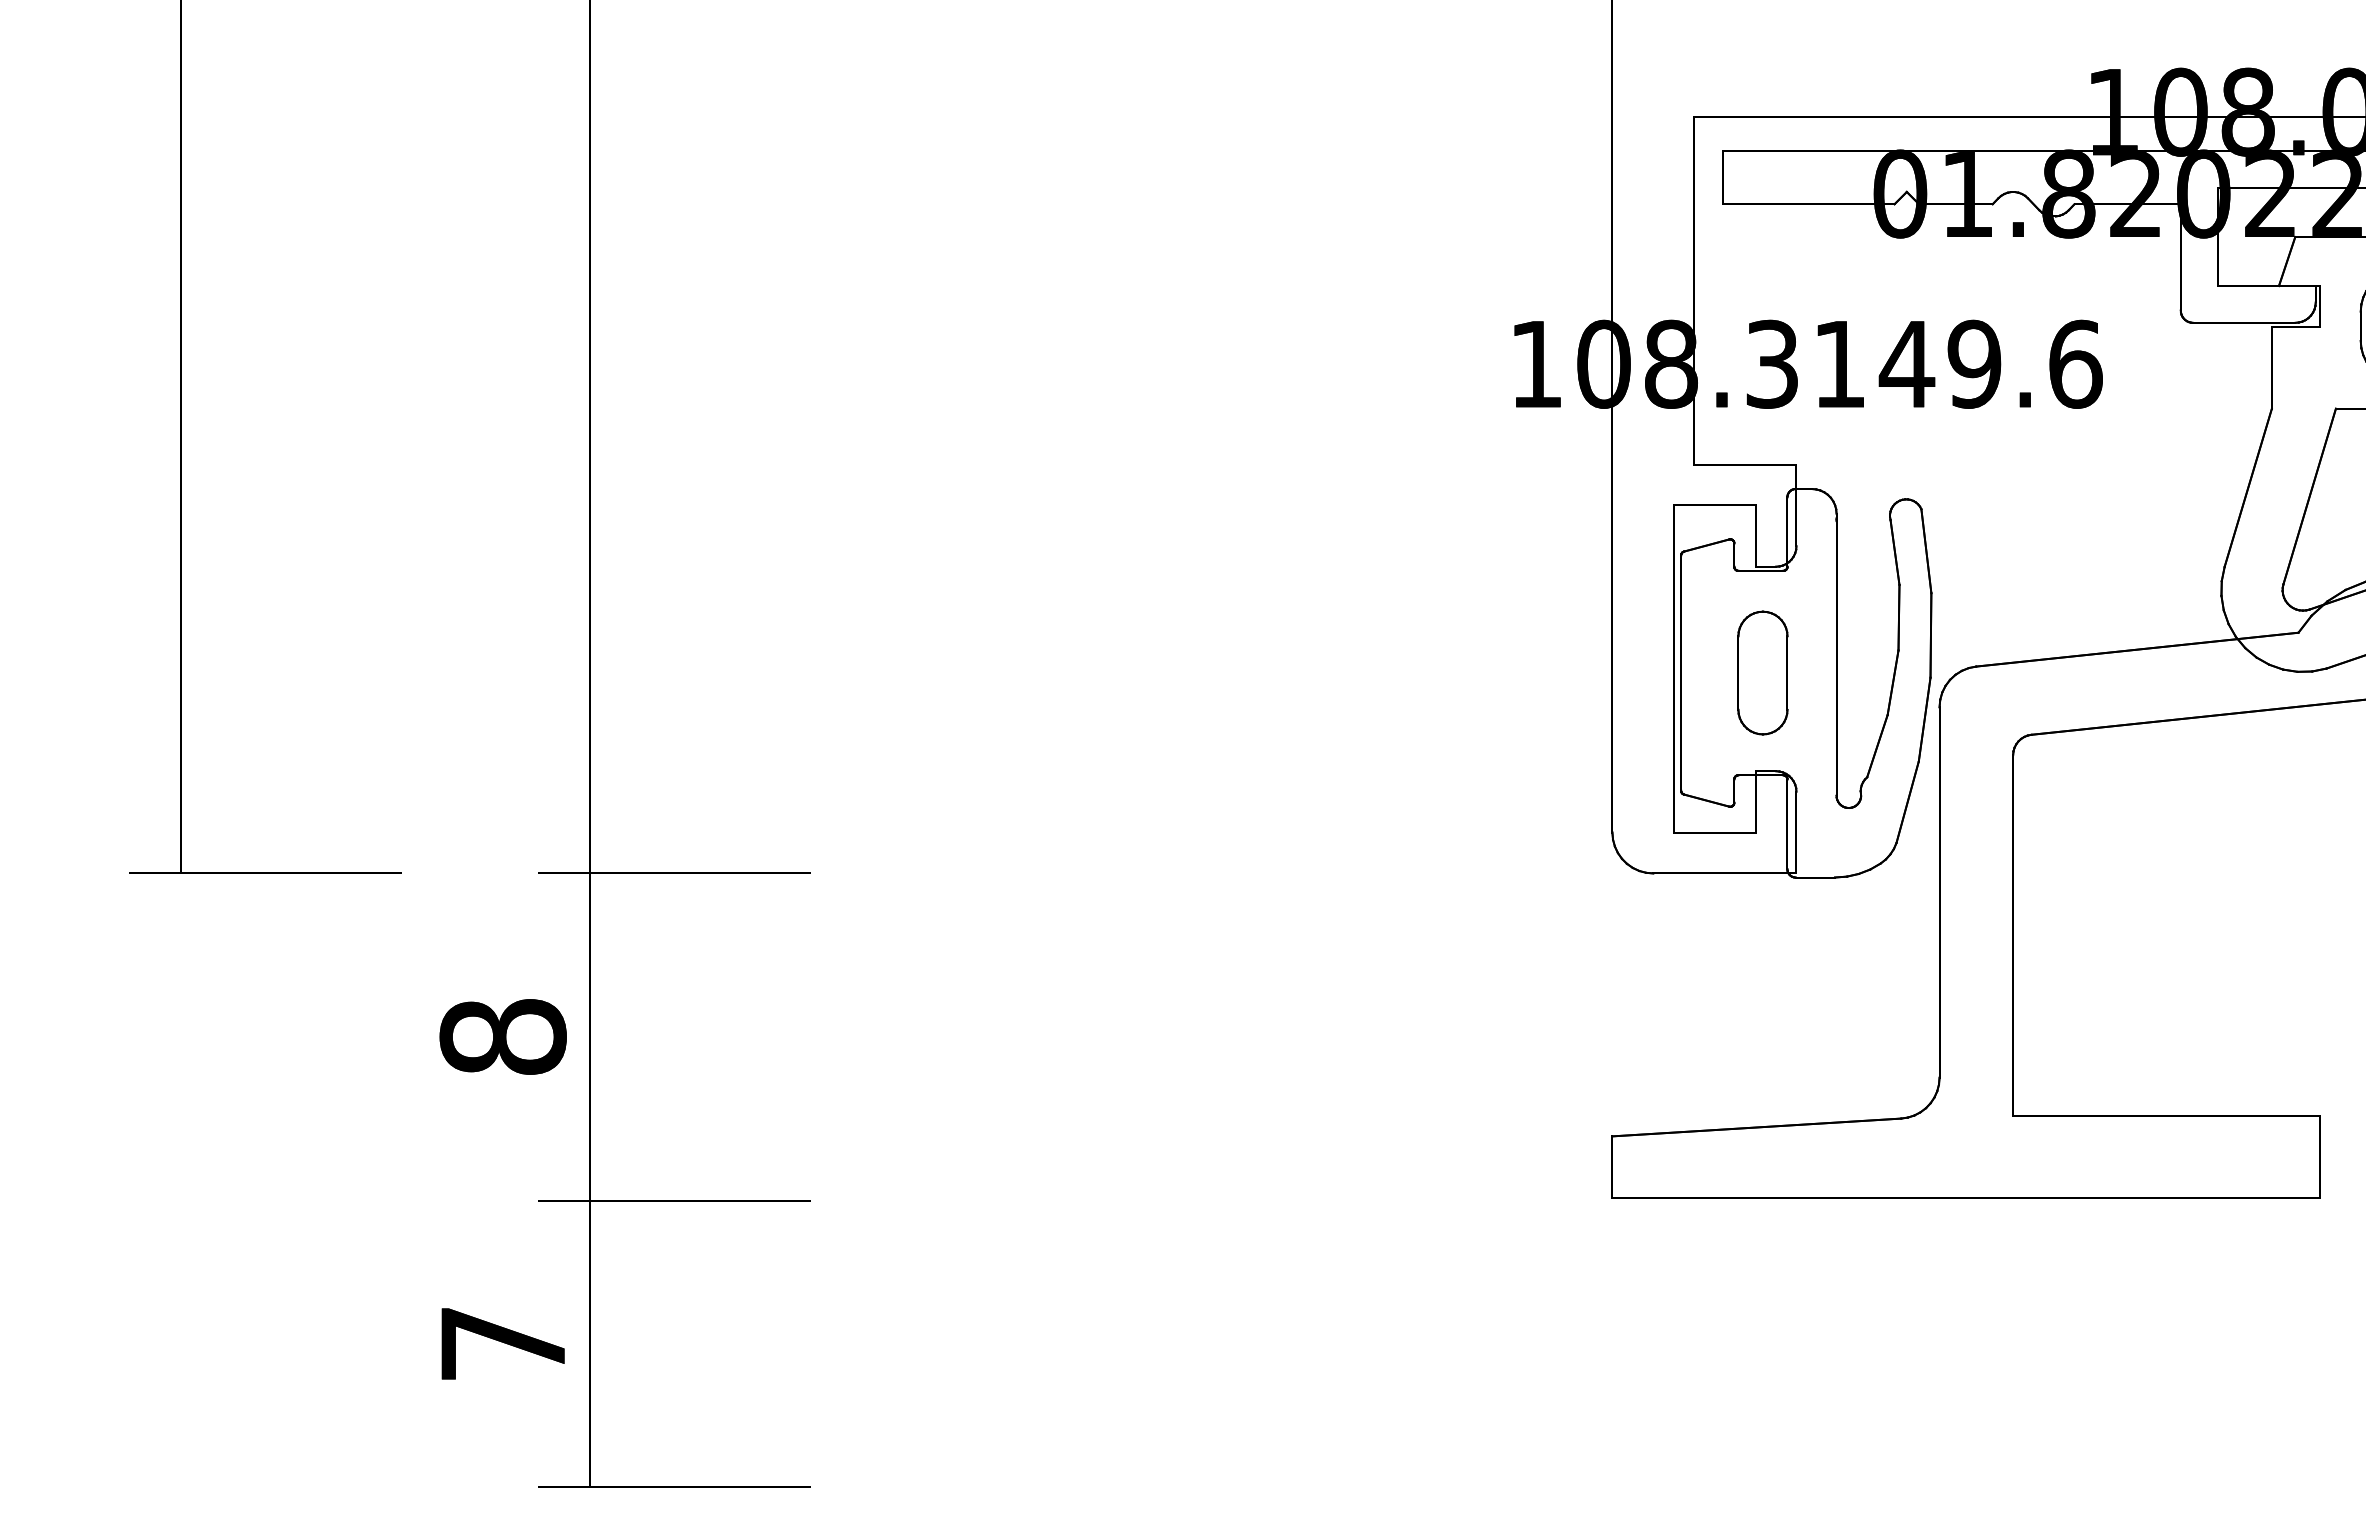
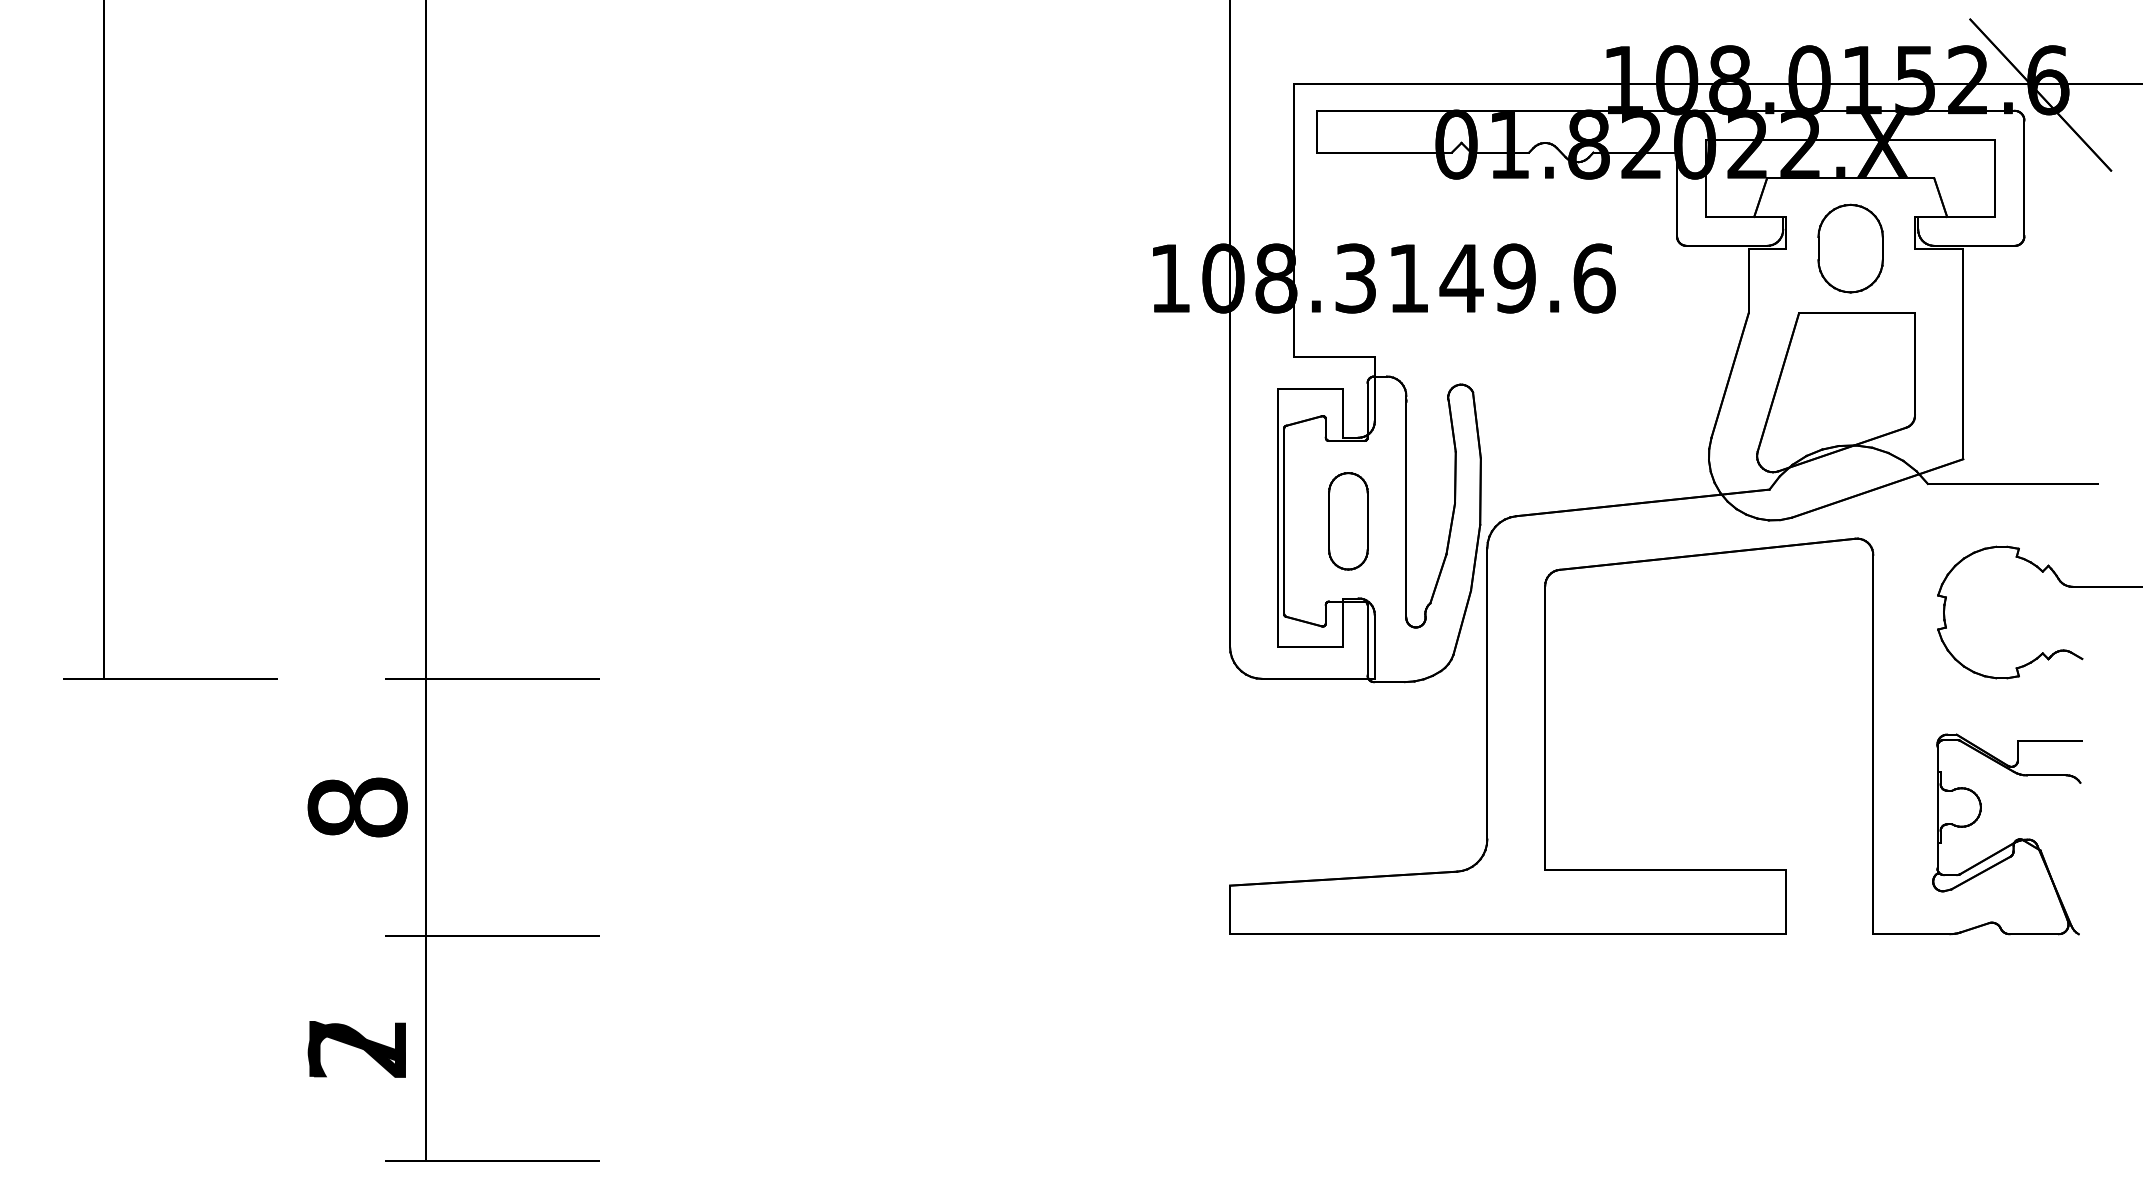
text: (501, 1344) -> (356, 1049), 7 -> 2

